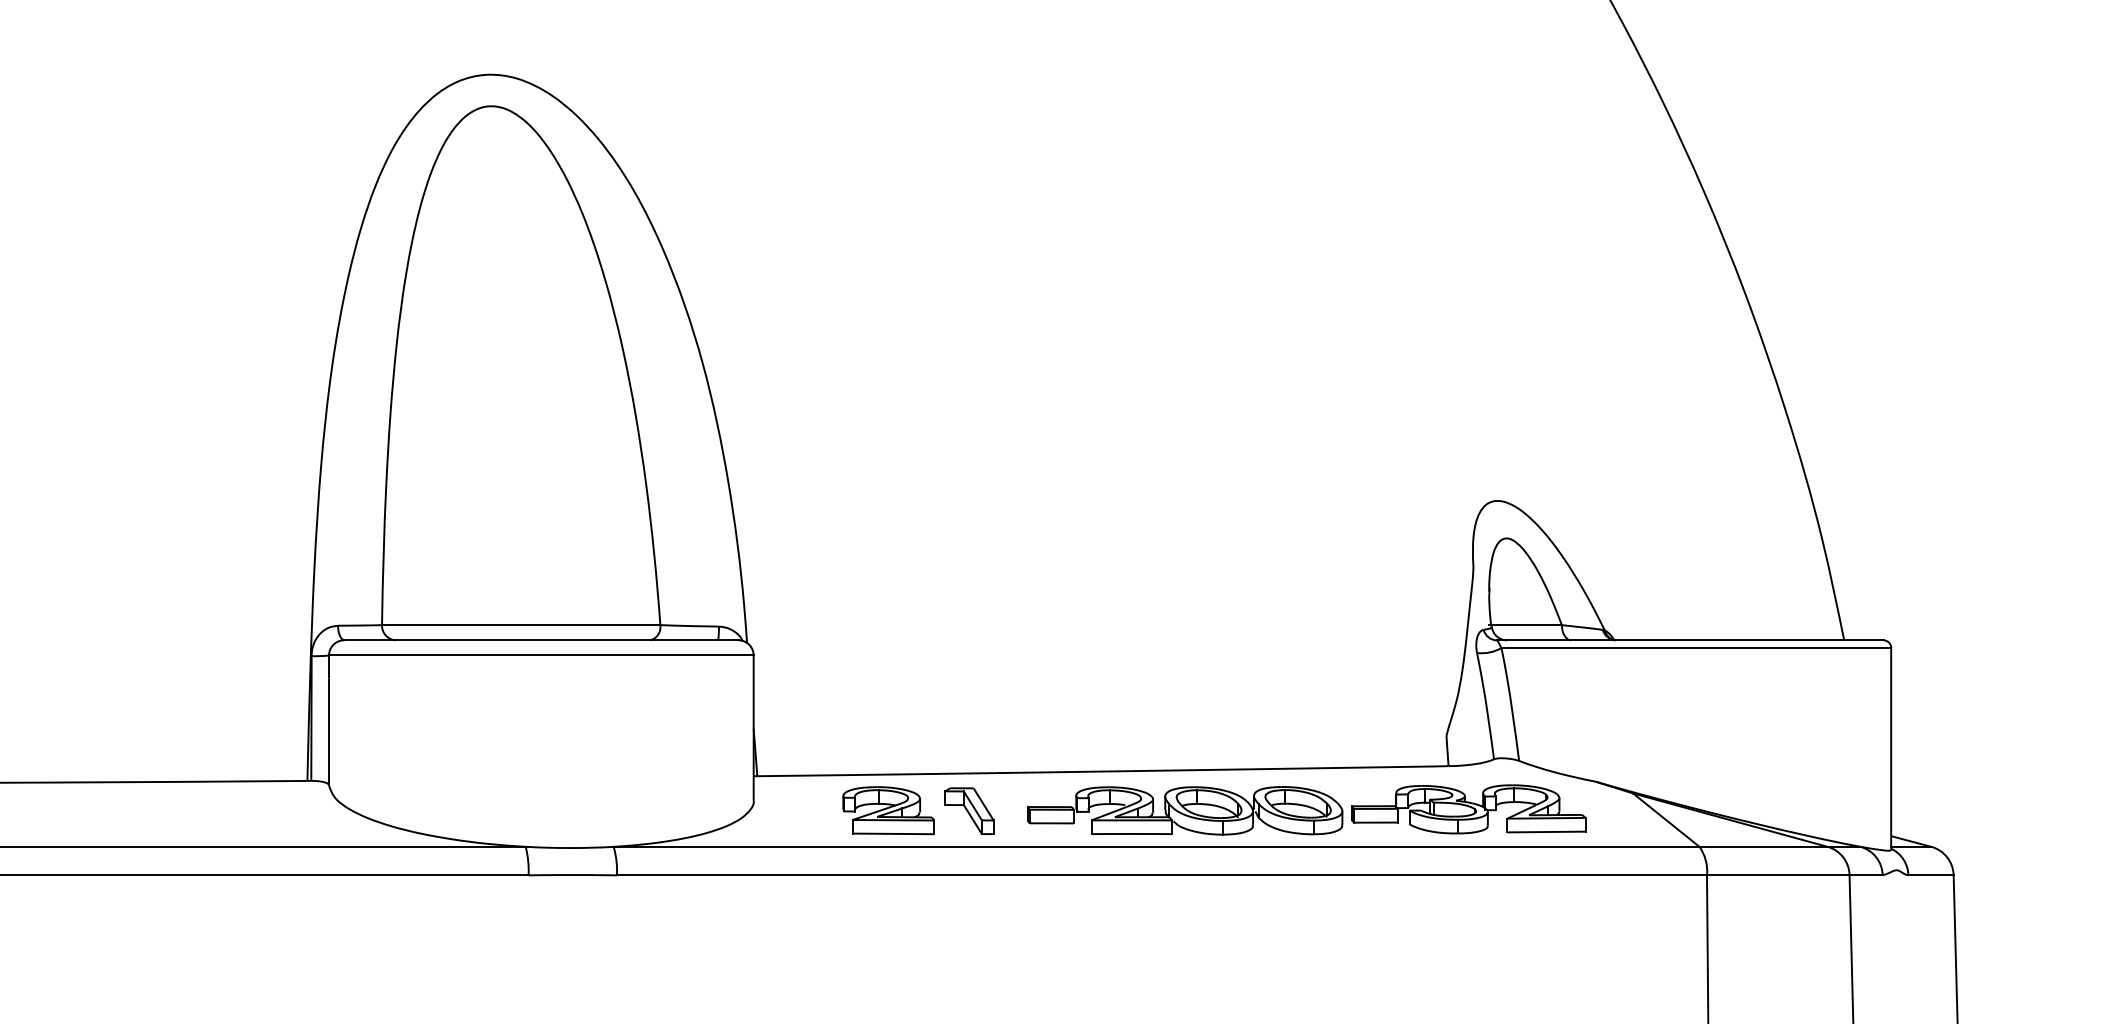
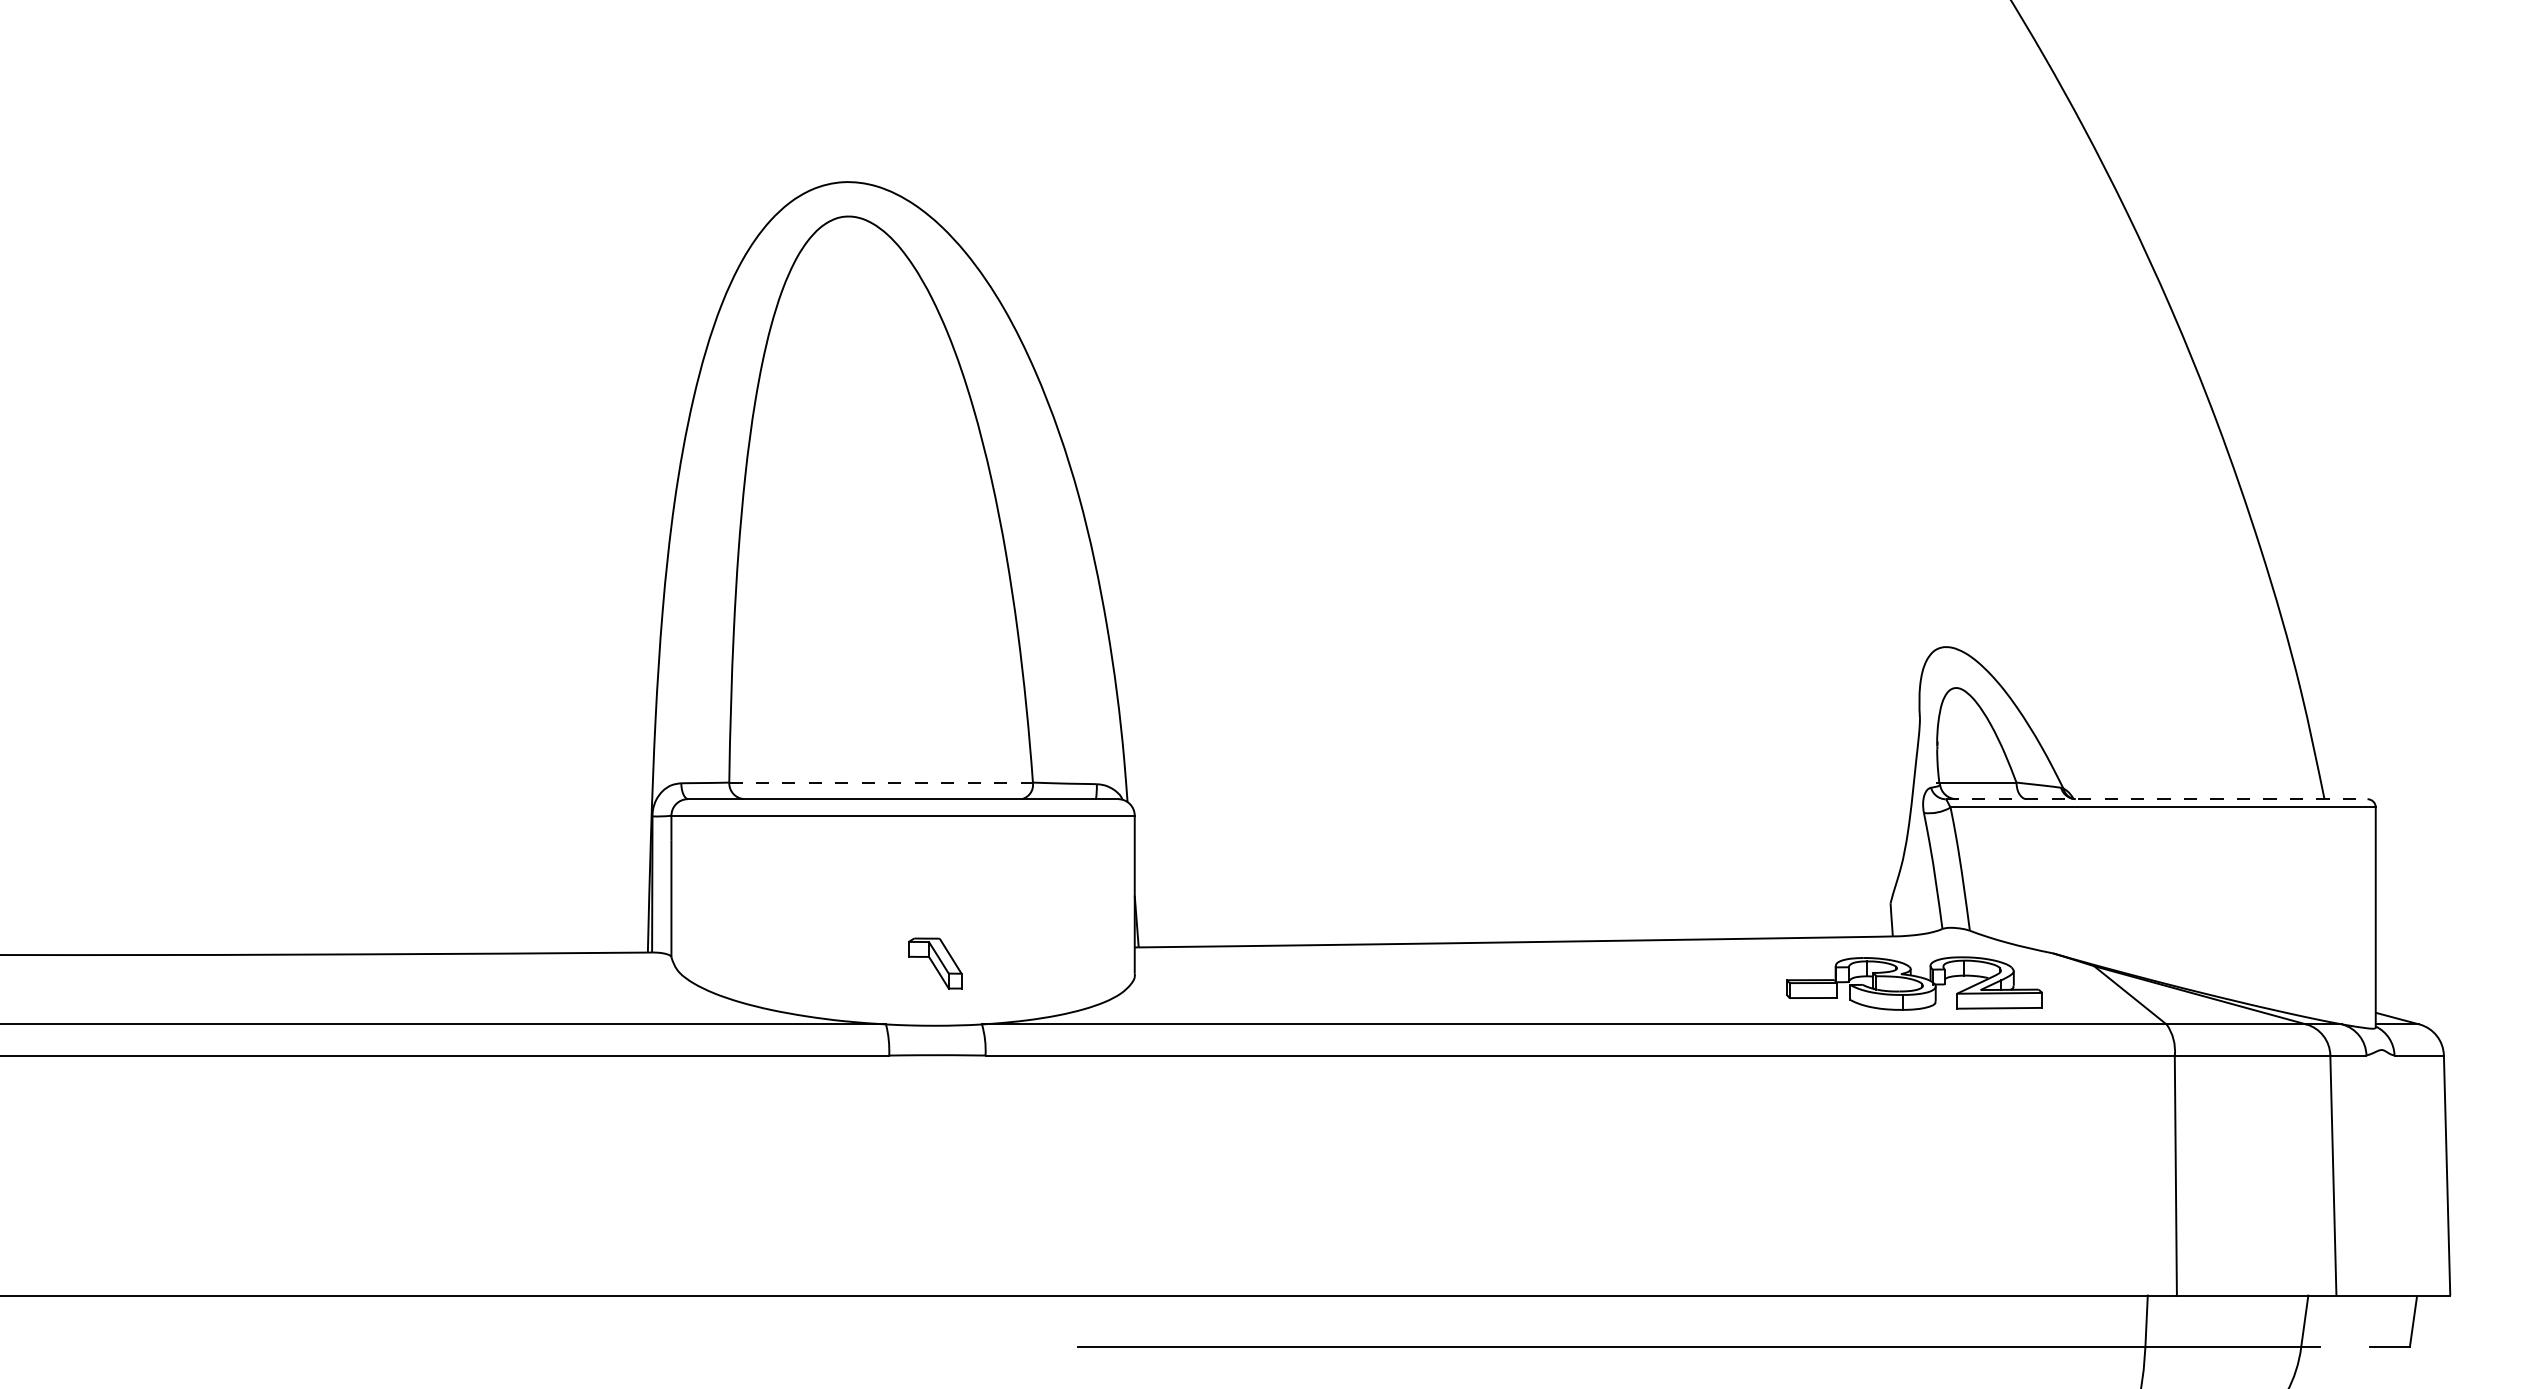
line: (521, 625) -> (881, 782), solid -> dashed
line: (1690, 640) -> (2156, 799), solid -> dashed
part: (888, 810) -> (1281, 984), removed
part: (969, 811) -> (935, 963), moved
part: (1185, 811) -> (1605, 985), removed

